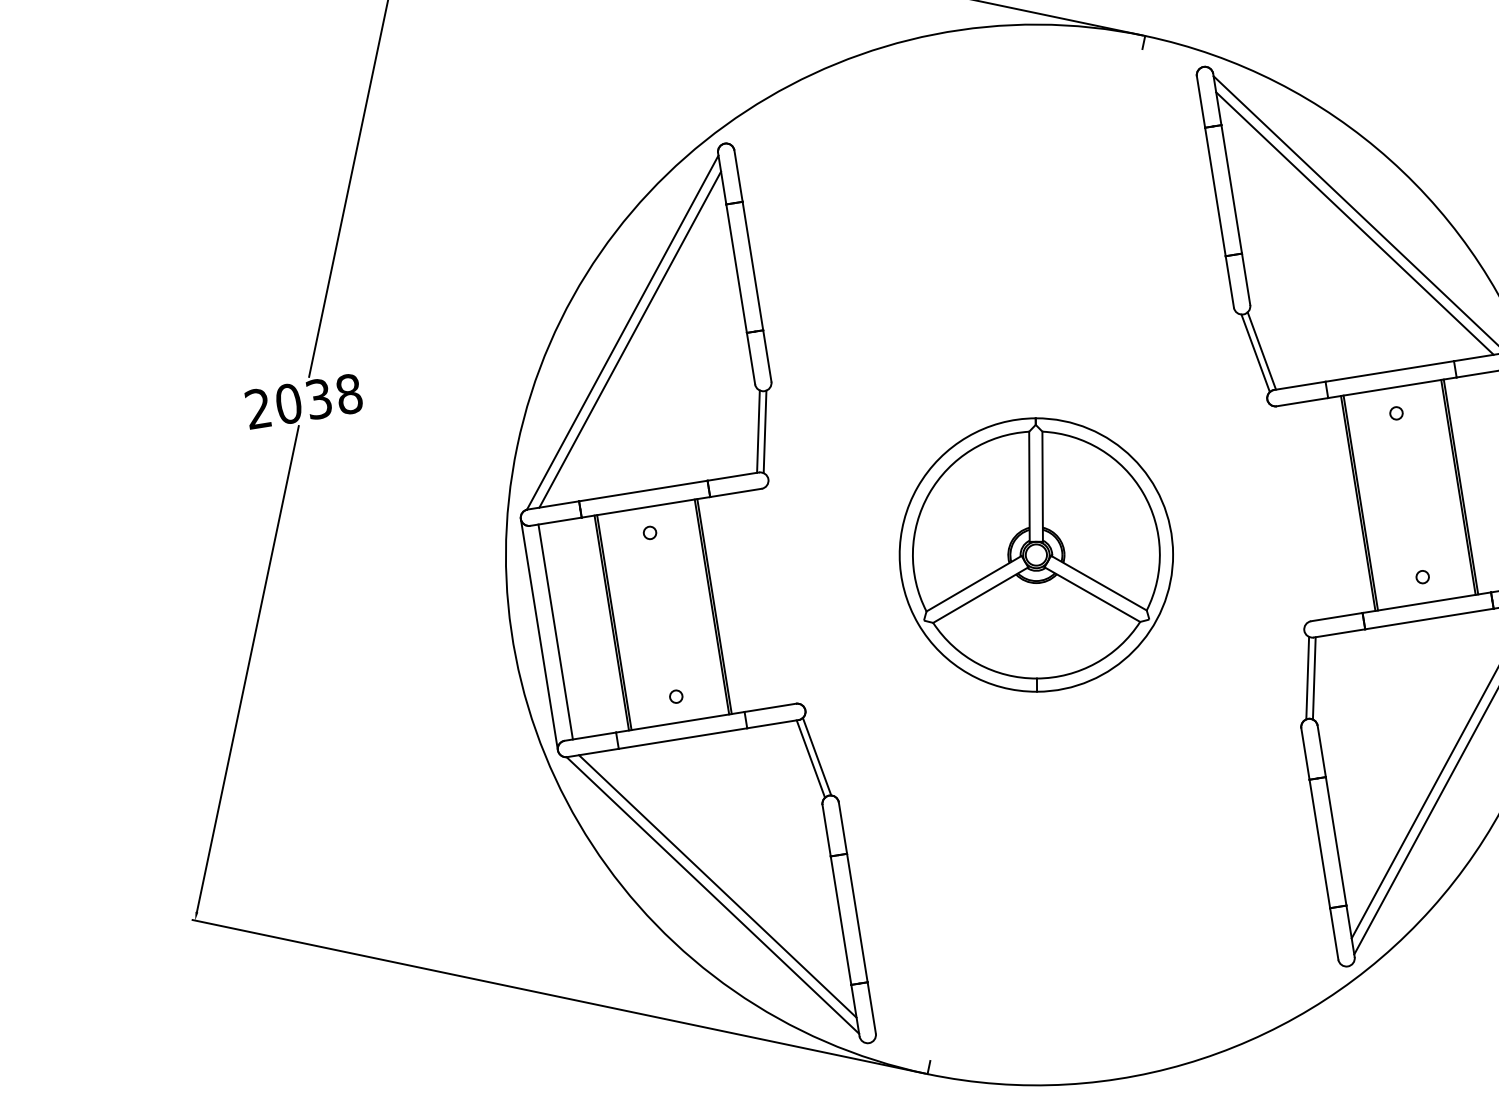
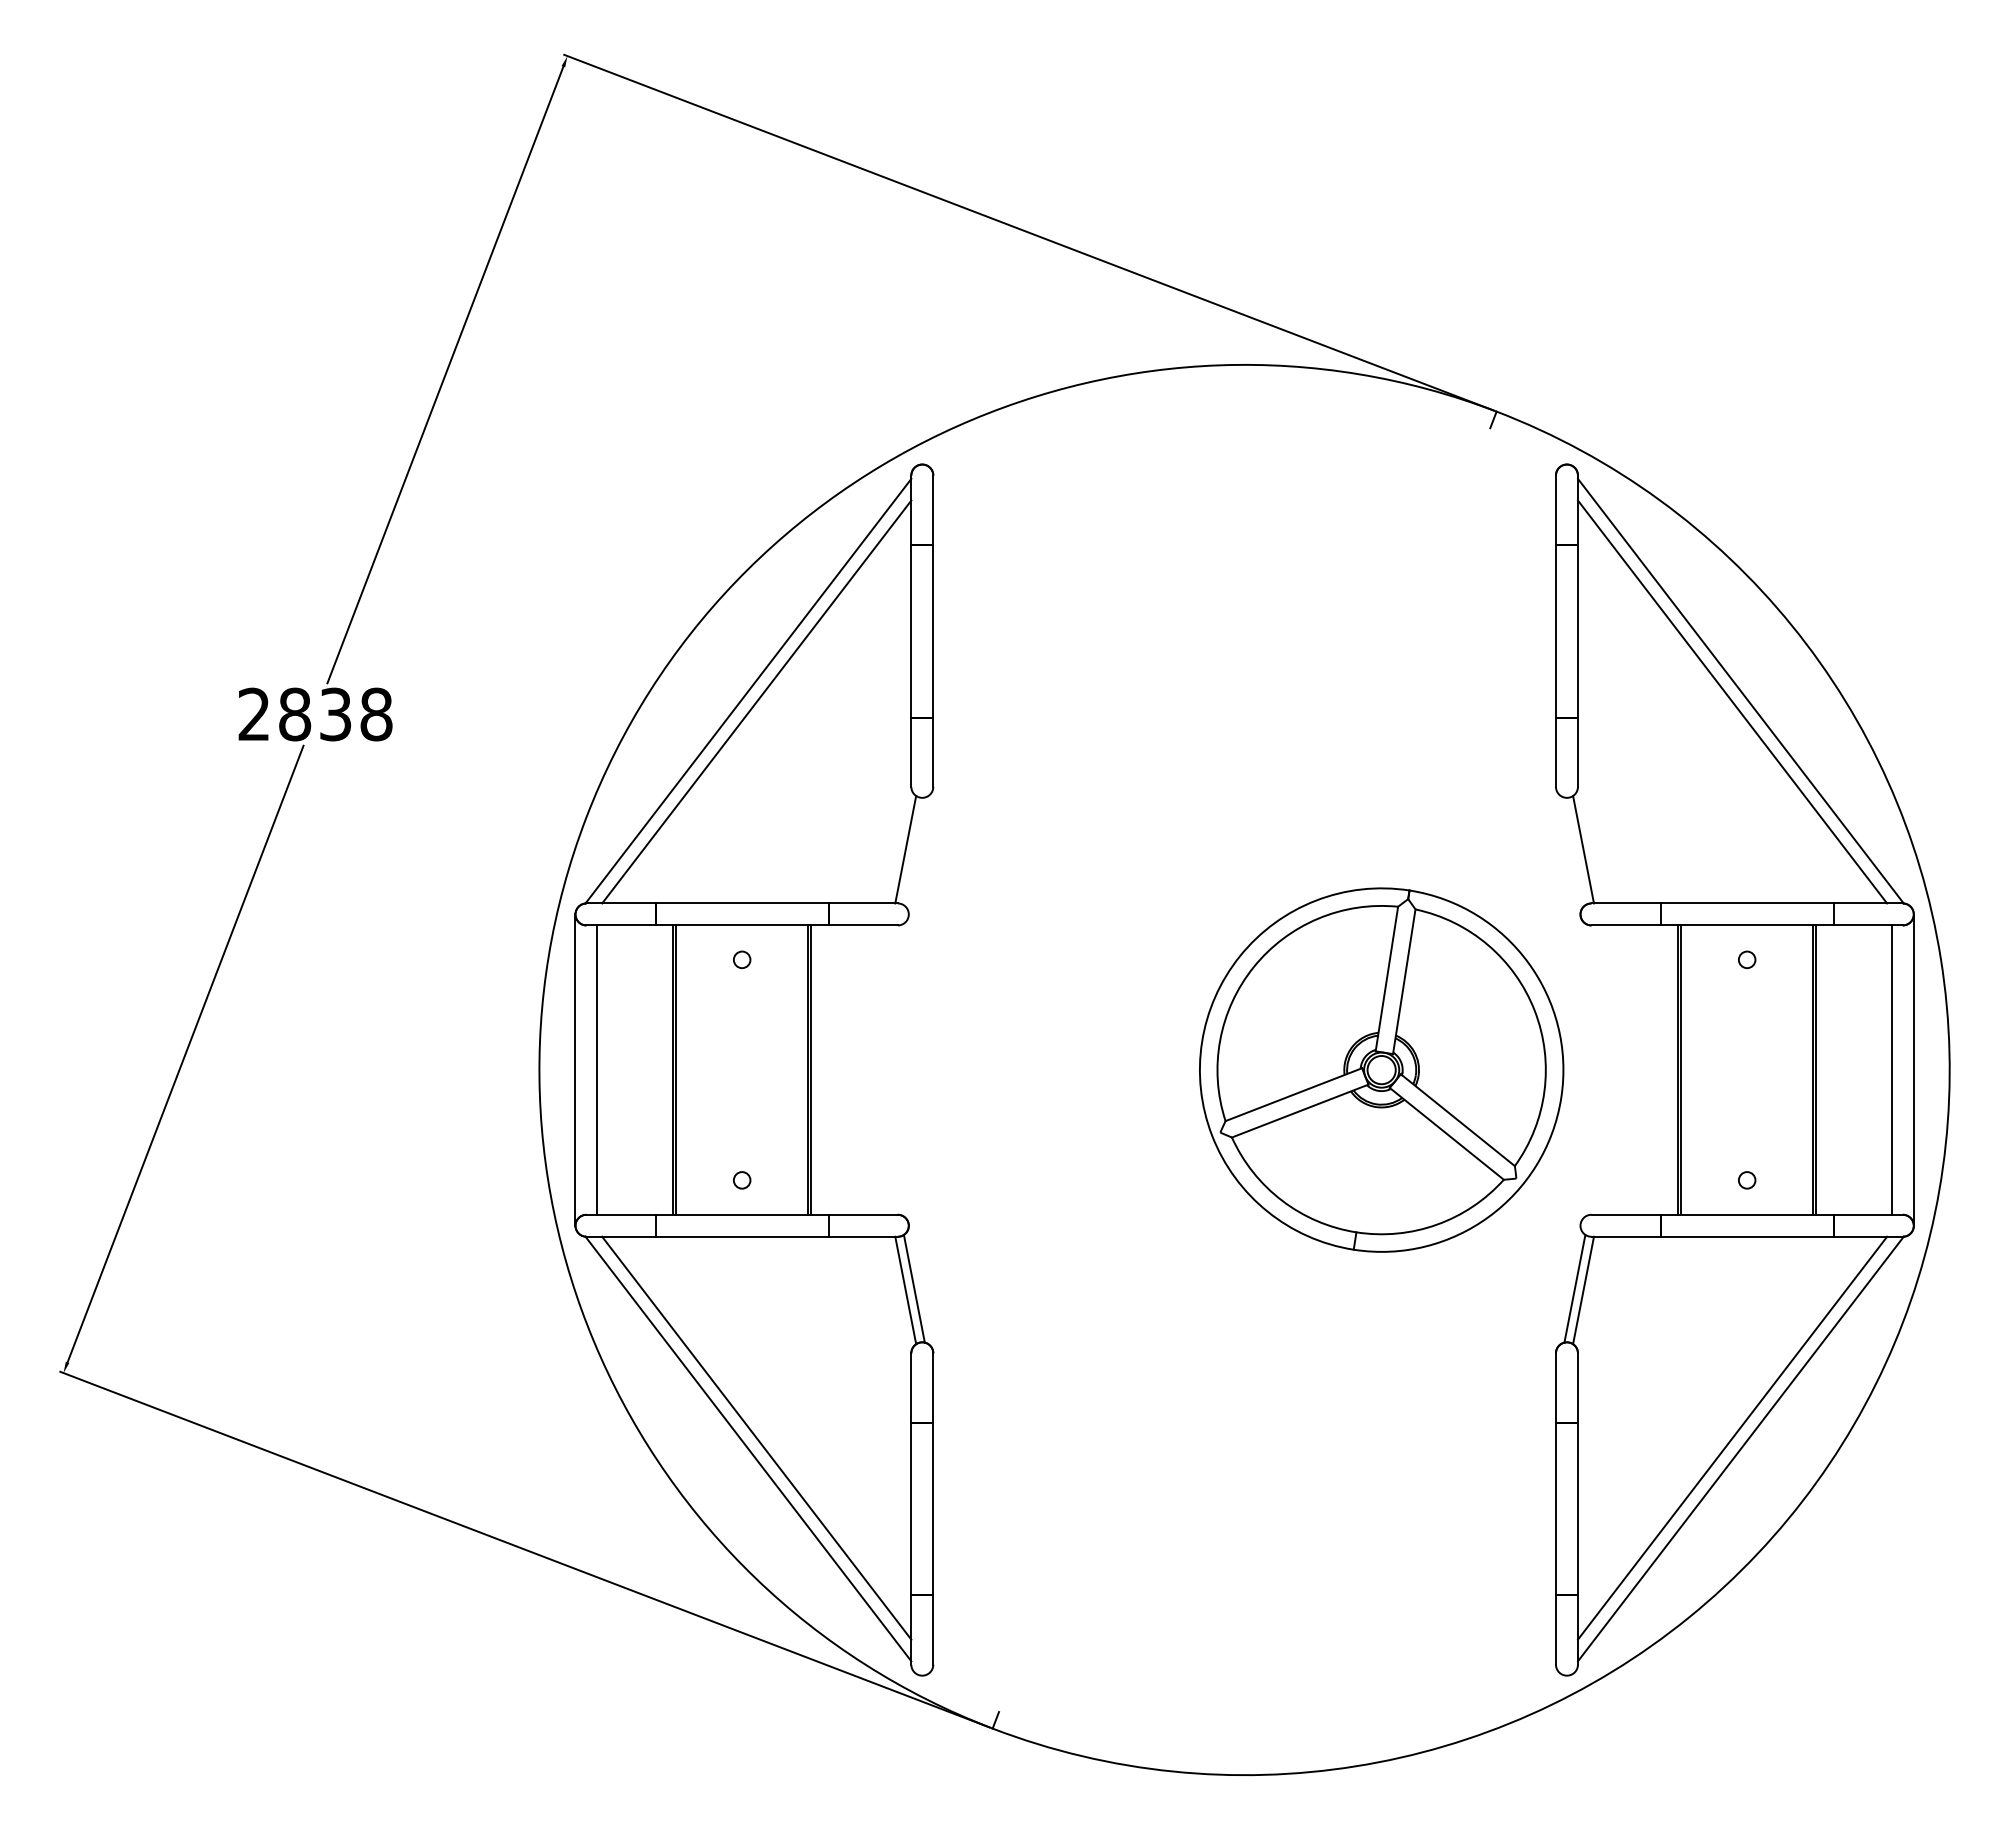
line: (1255, 353) -> (1574, 851), removed
text: (289, 403) -> (295, 714), 2038 -> 2838
line: (764, 432) -> (913, 851), removed
part: (1036, 554) -> (1381, 1069), moved

